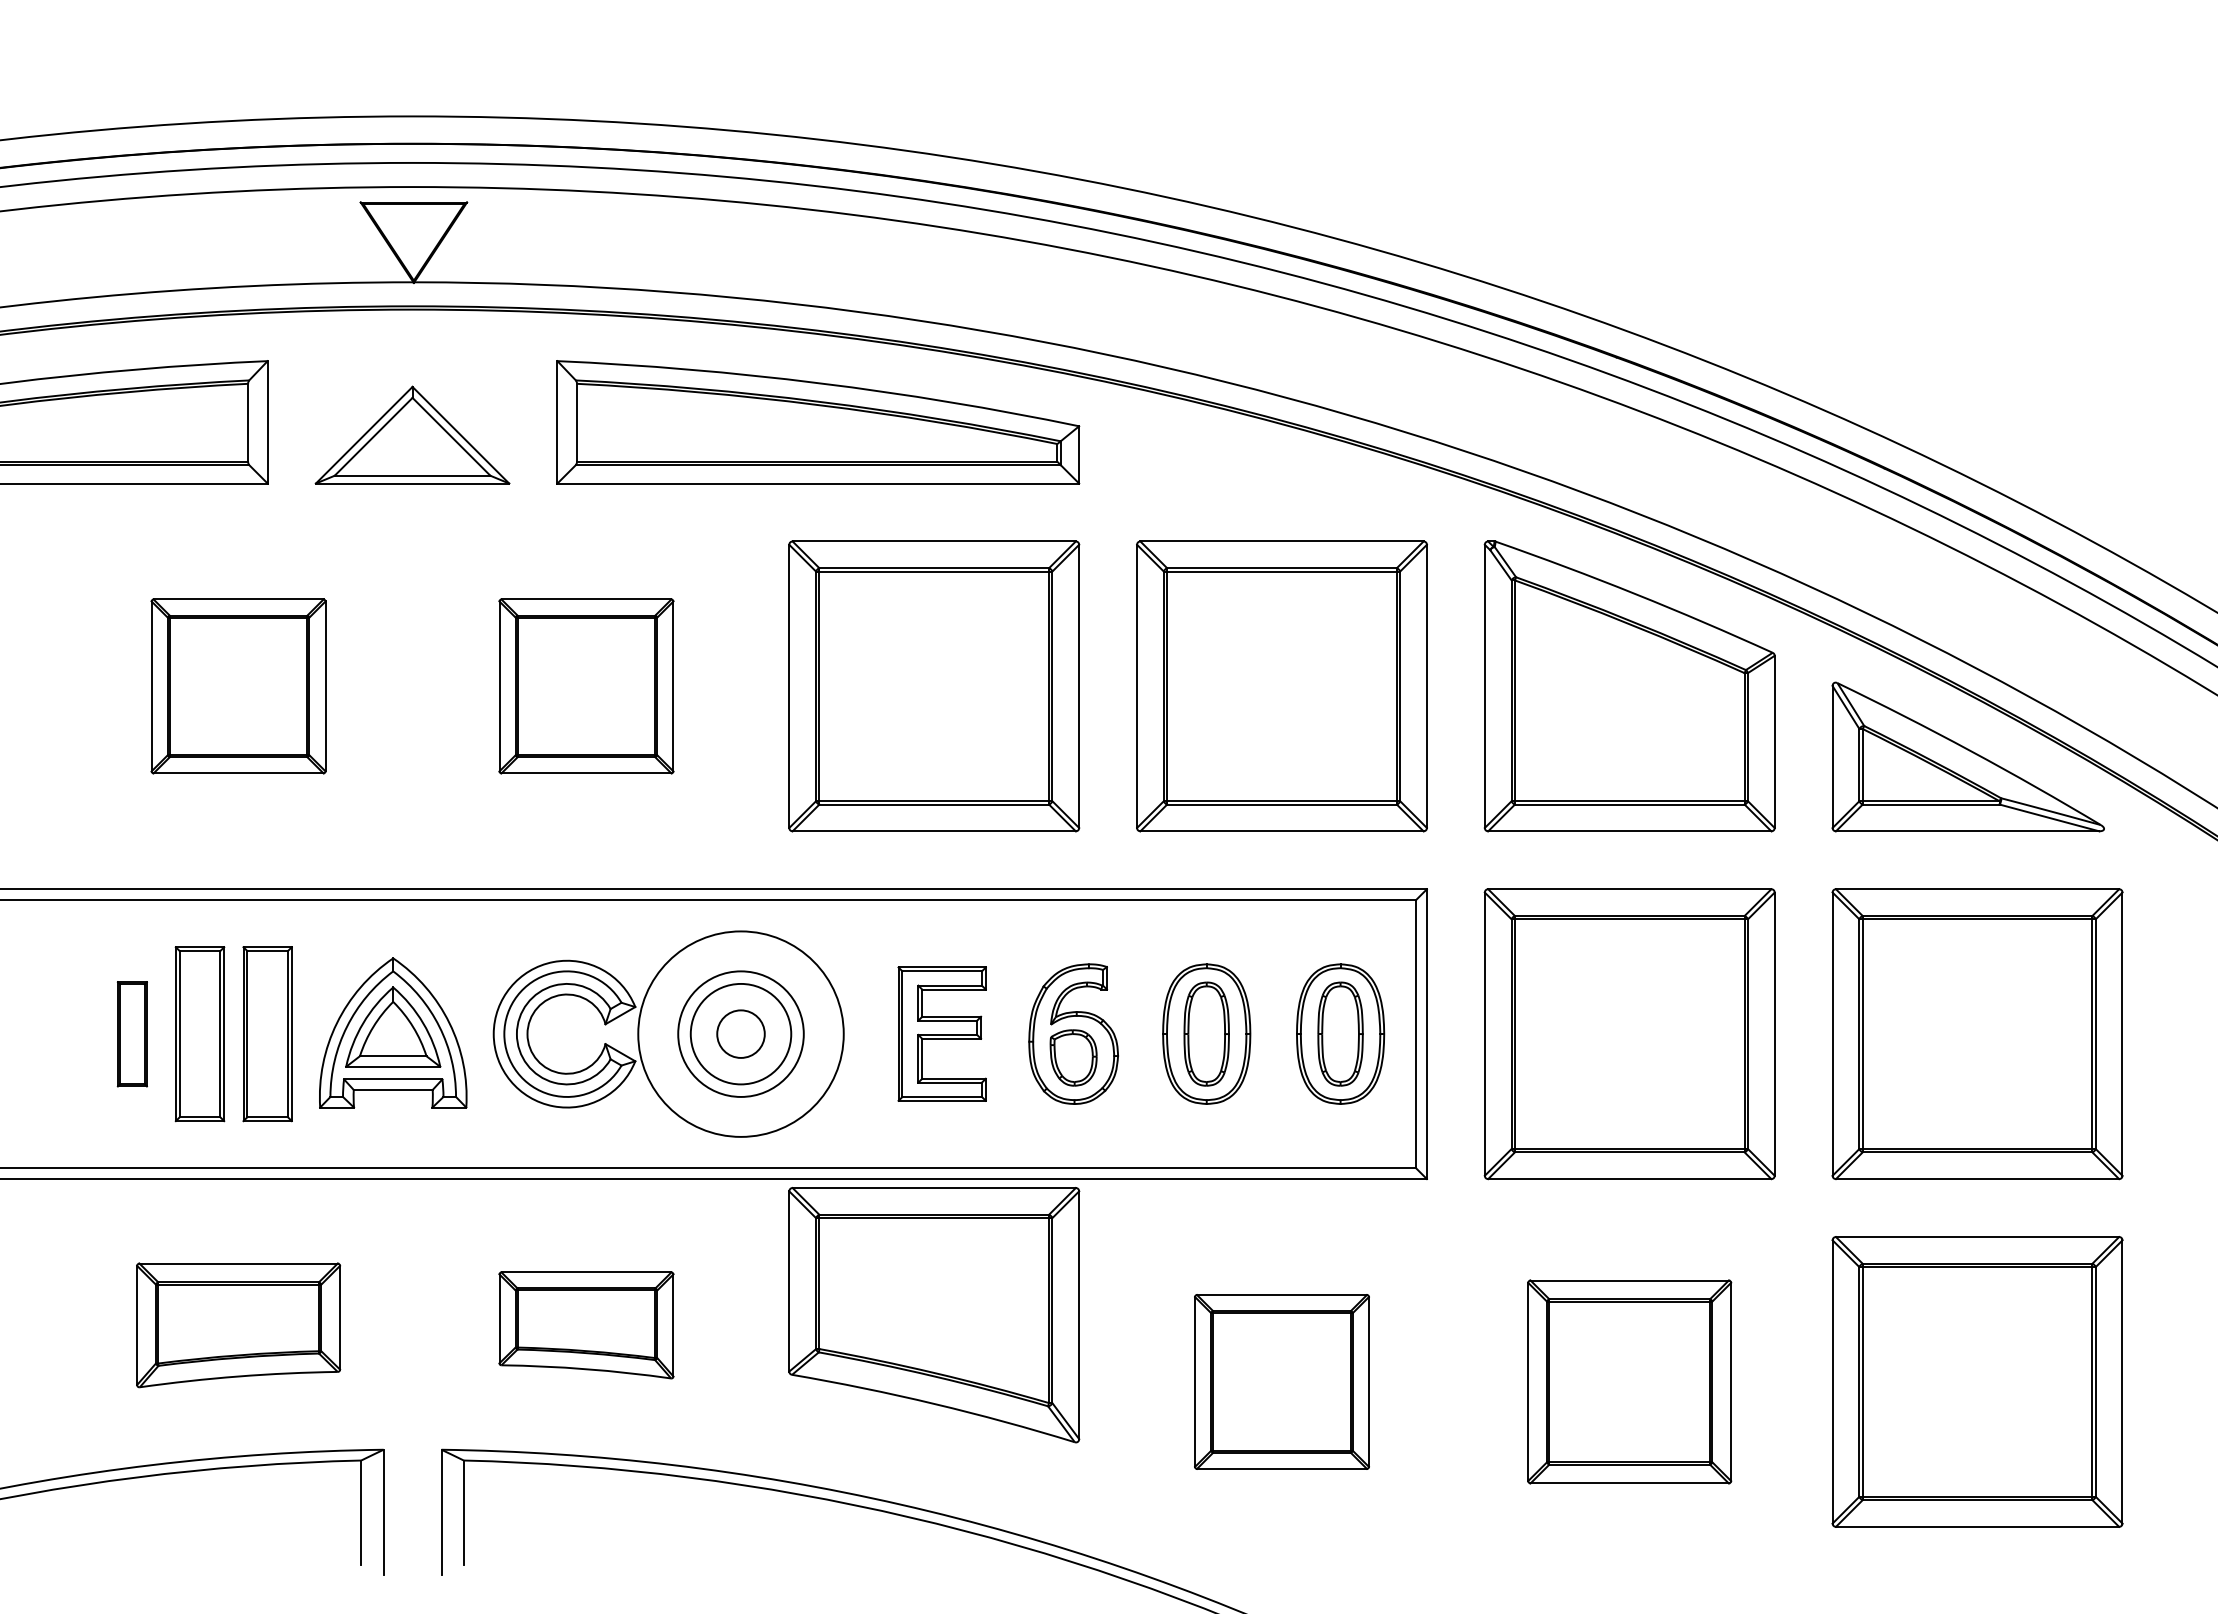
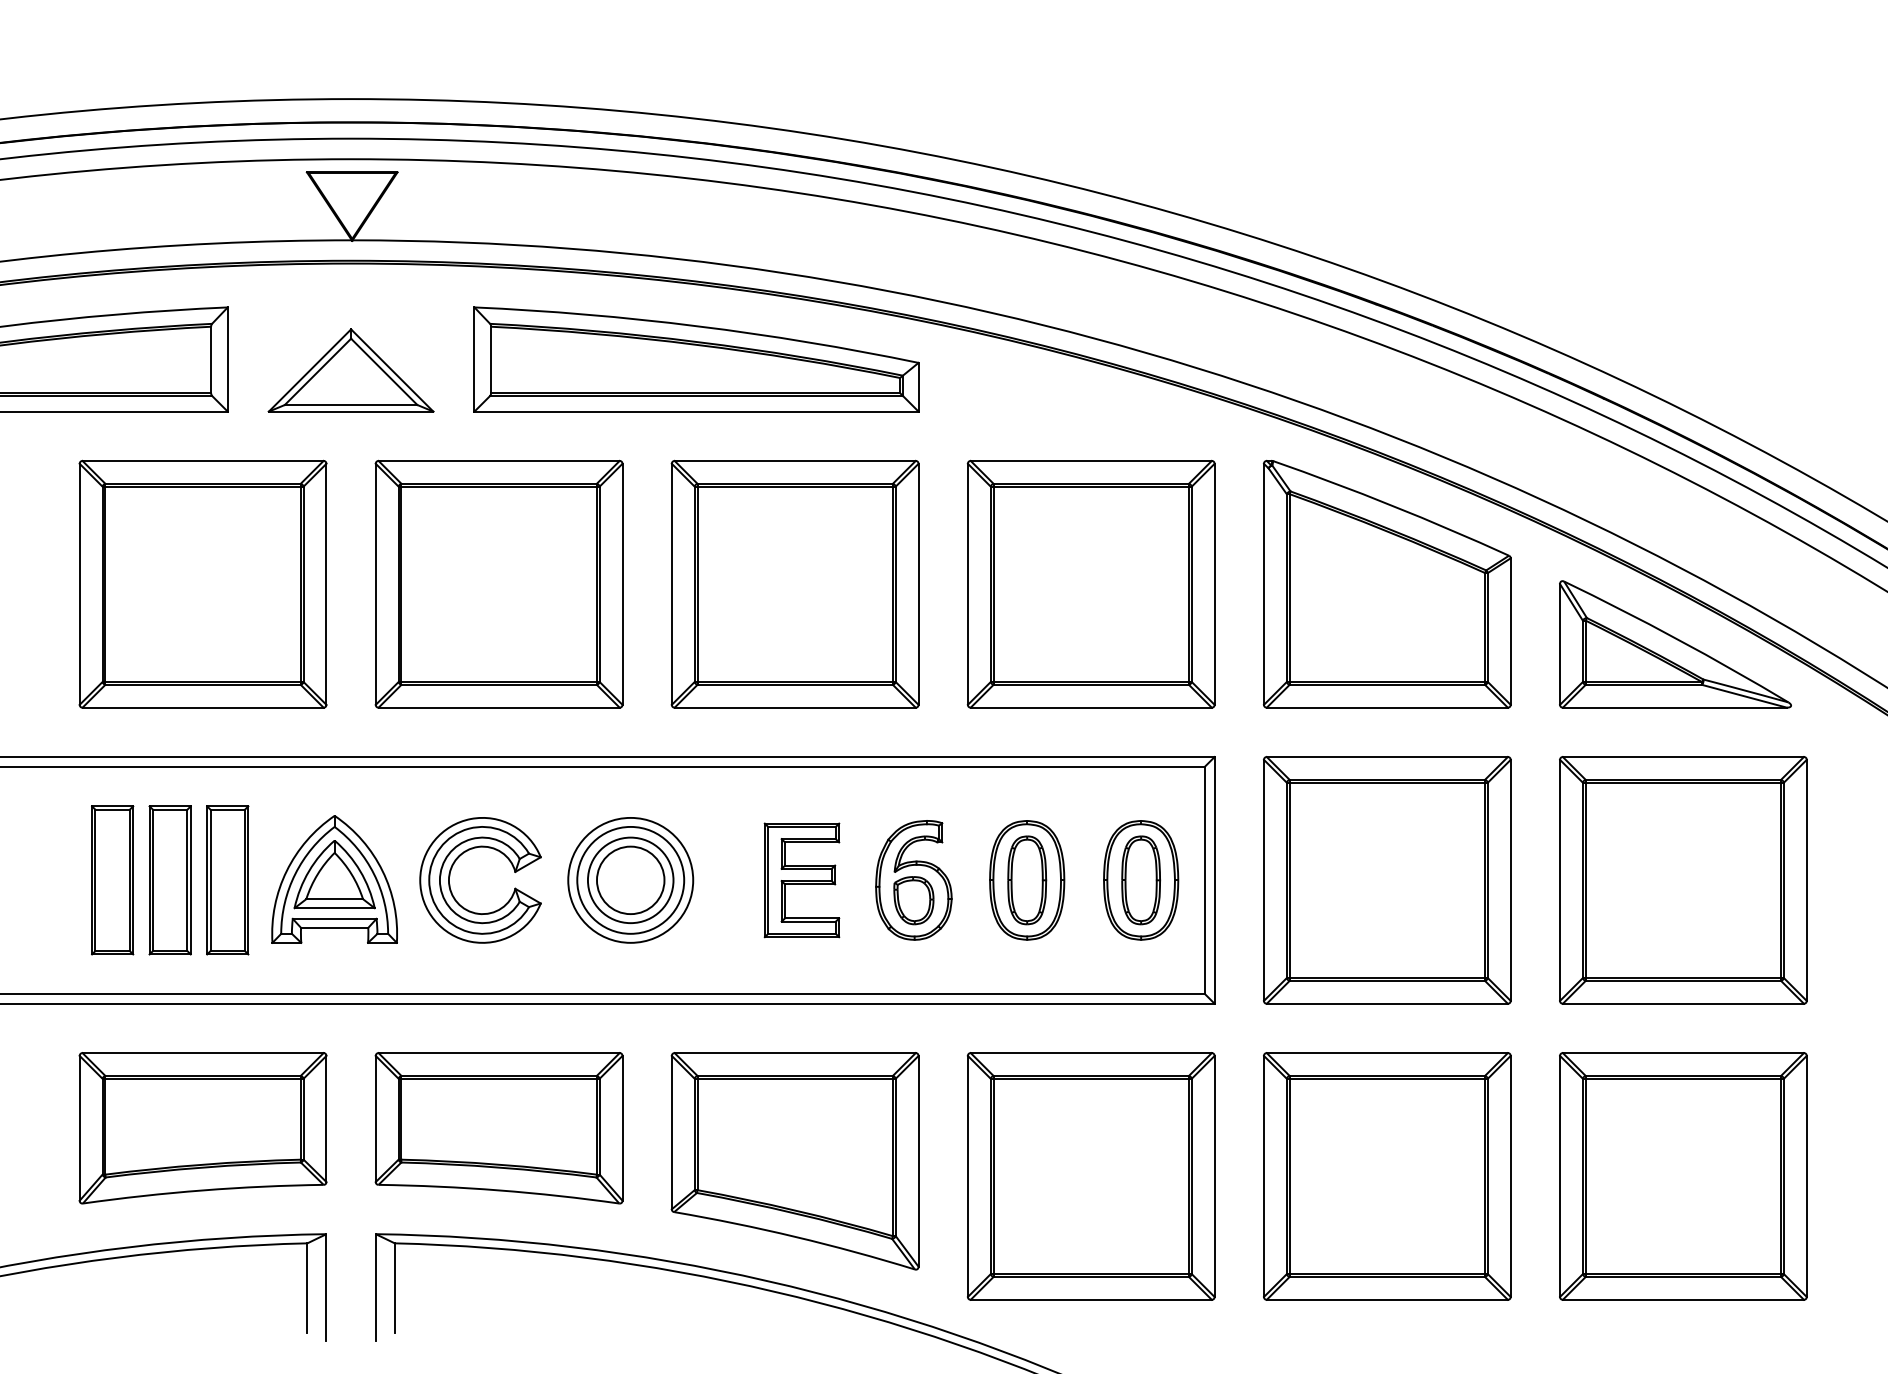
part: (238, 686) -> (202, 584), size x1.67
part: (586, 686) -> (499, 584), size x1.67
circle: (740, 1033) -> (630, 879), size x0.71
circle: (740, 1033) -> (630, 879), size x1.67
part: (132, 1034) -> (112, 880), size x1.67
part: (934, 1315) -> (795, 1161), moved
part: (238, 1325) -> (202, 1128), size x1.43
part: (586, 1325) -> (499, 1128), size x1.67
part: (1281, 1381) -> (1090, 1176), size x1.67
part: (1629, 1381) -> (1387, 1176), size x1.43

